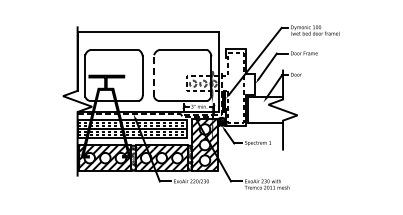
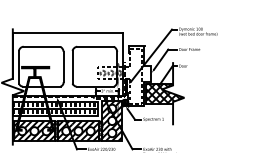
line: (154, 76) -> (72, 67), dashed -> solid
hatch: (271, 110) -> (164, 94), added

